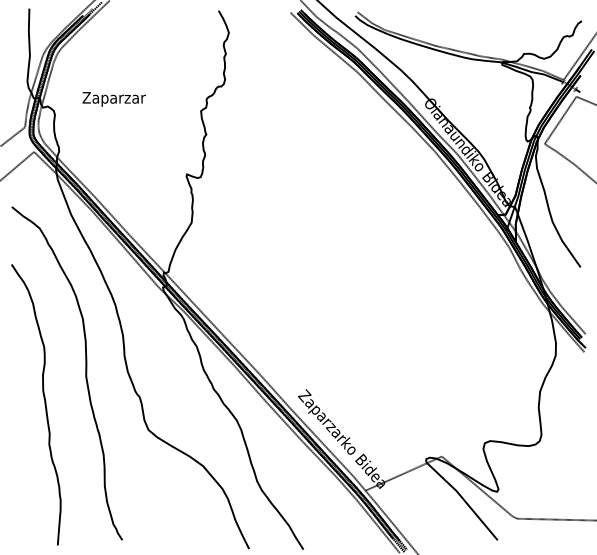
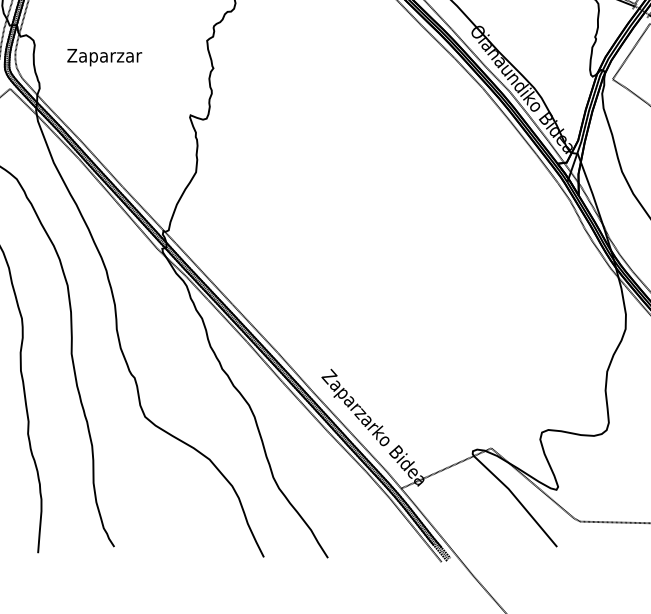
text: (113, 99) -> (103, 57), moved

